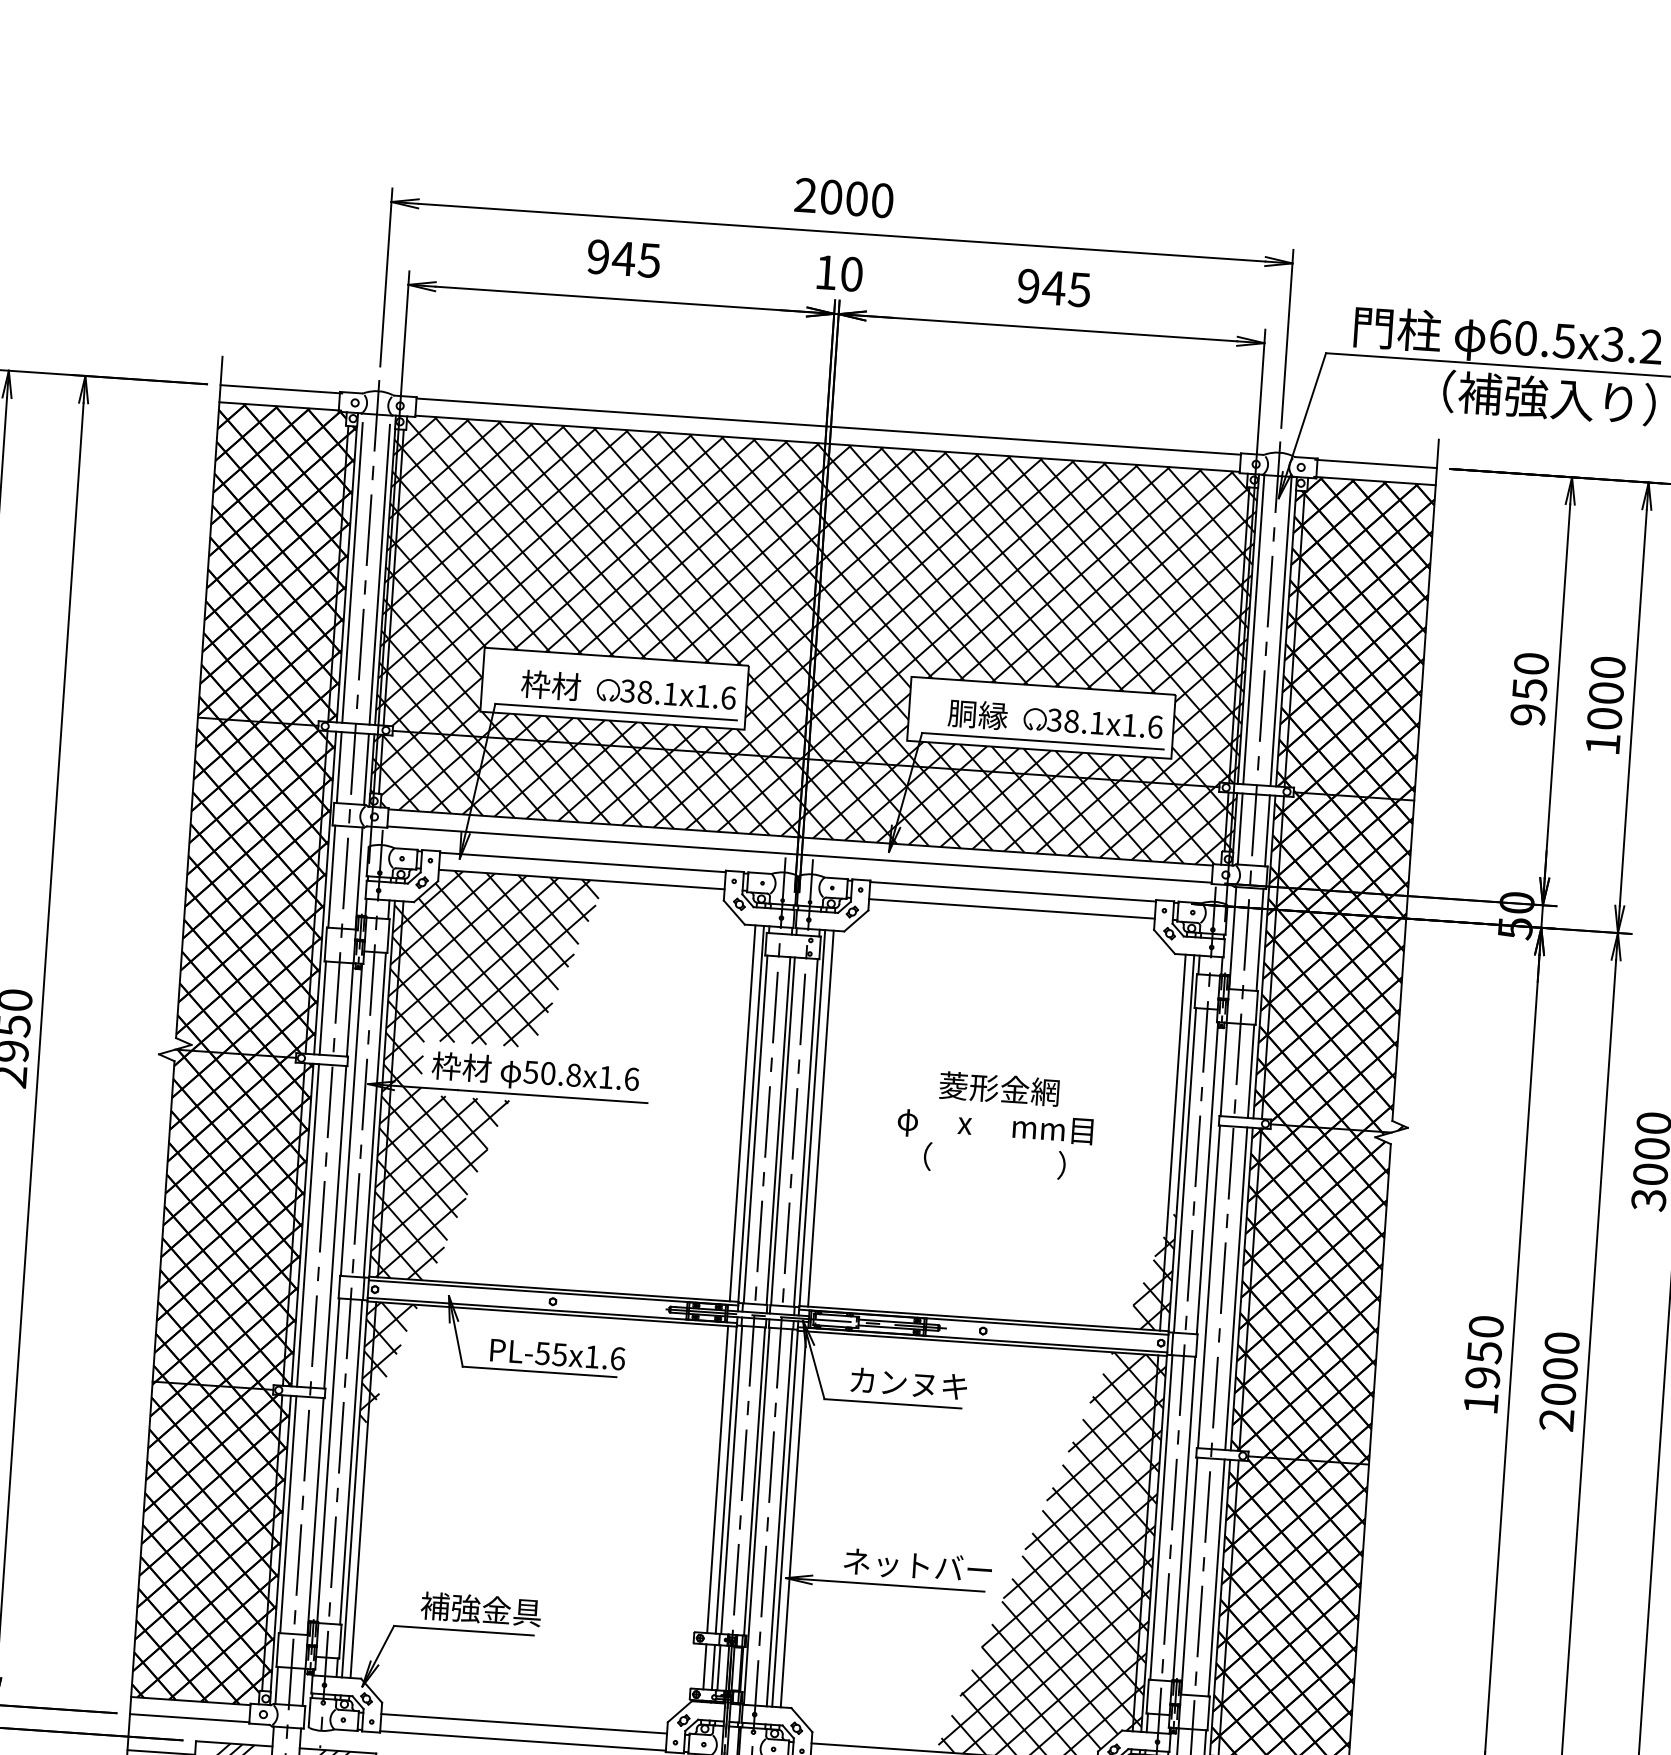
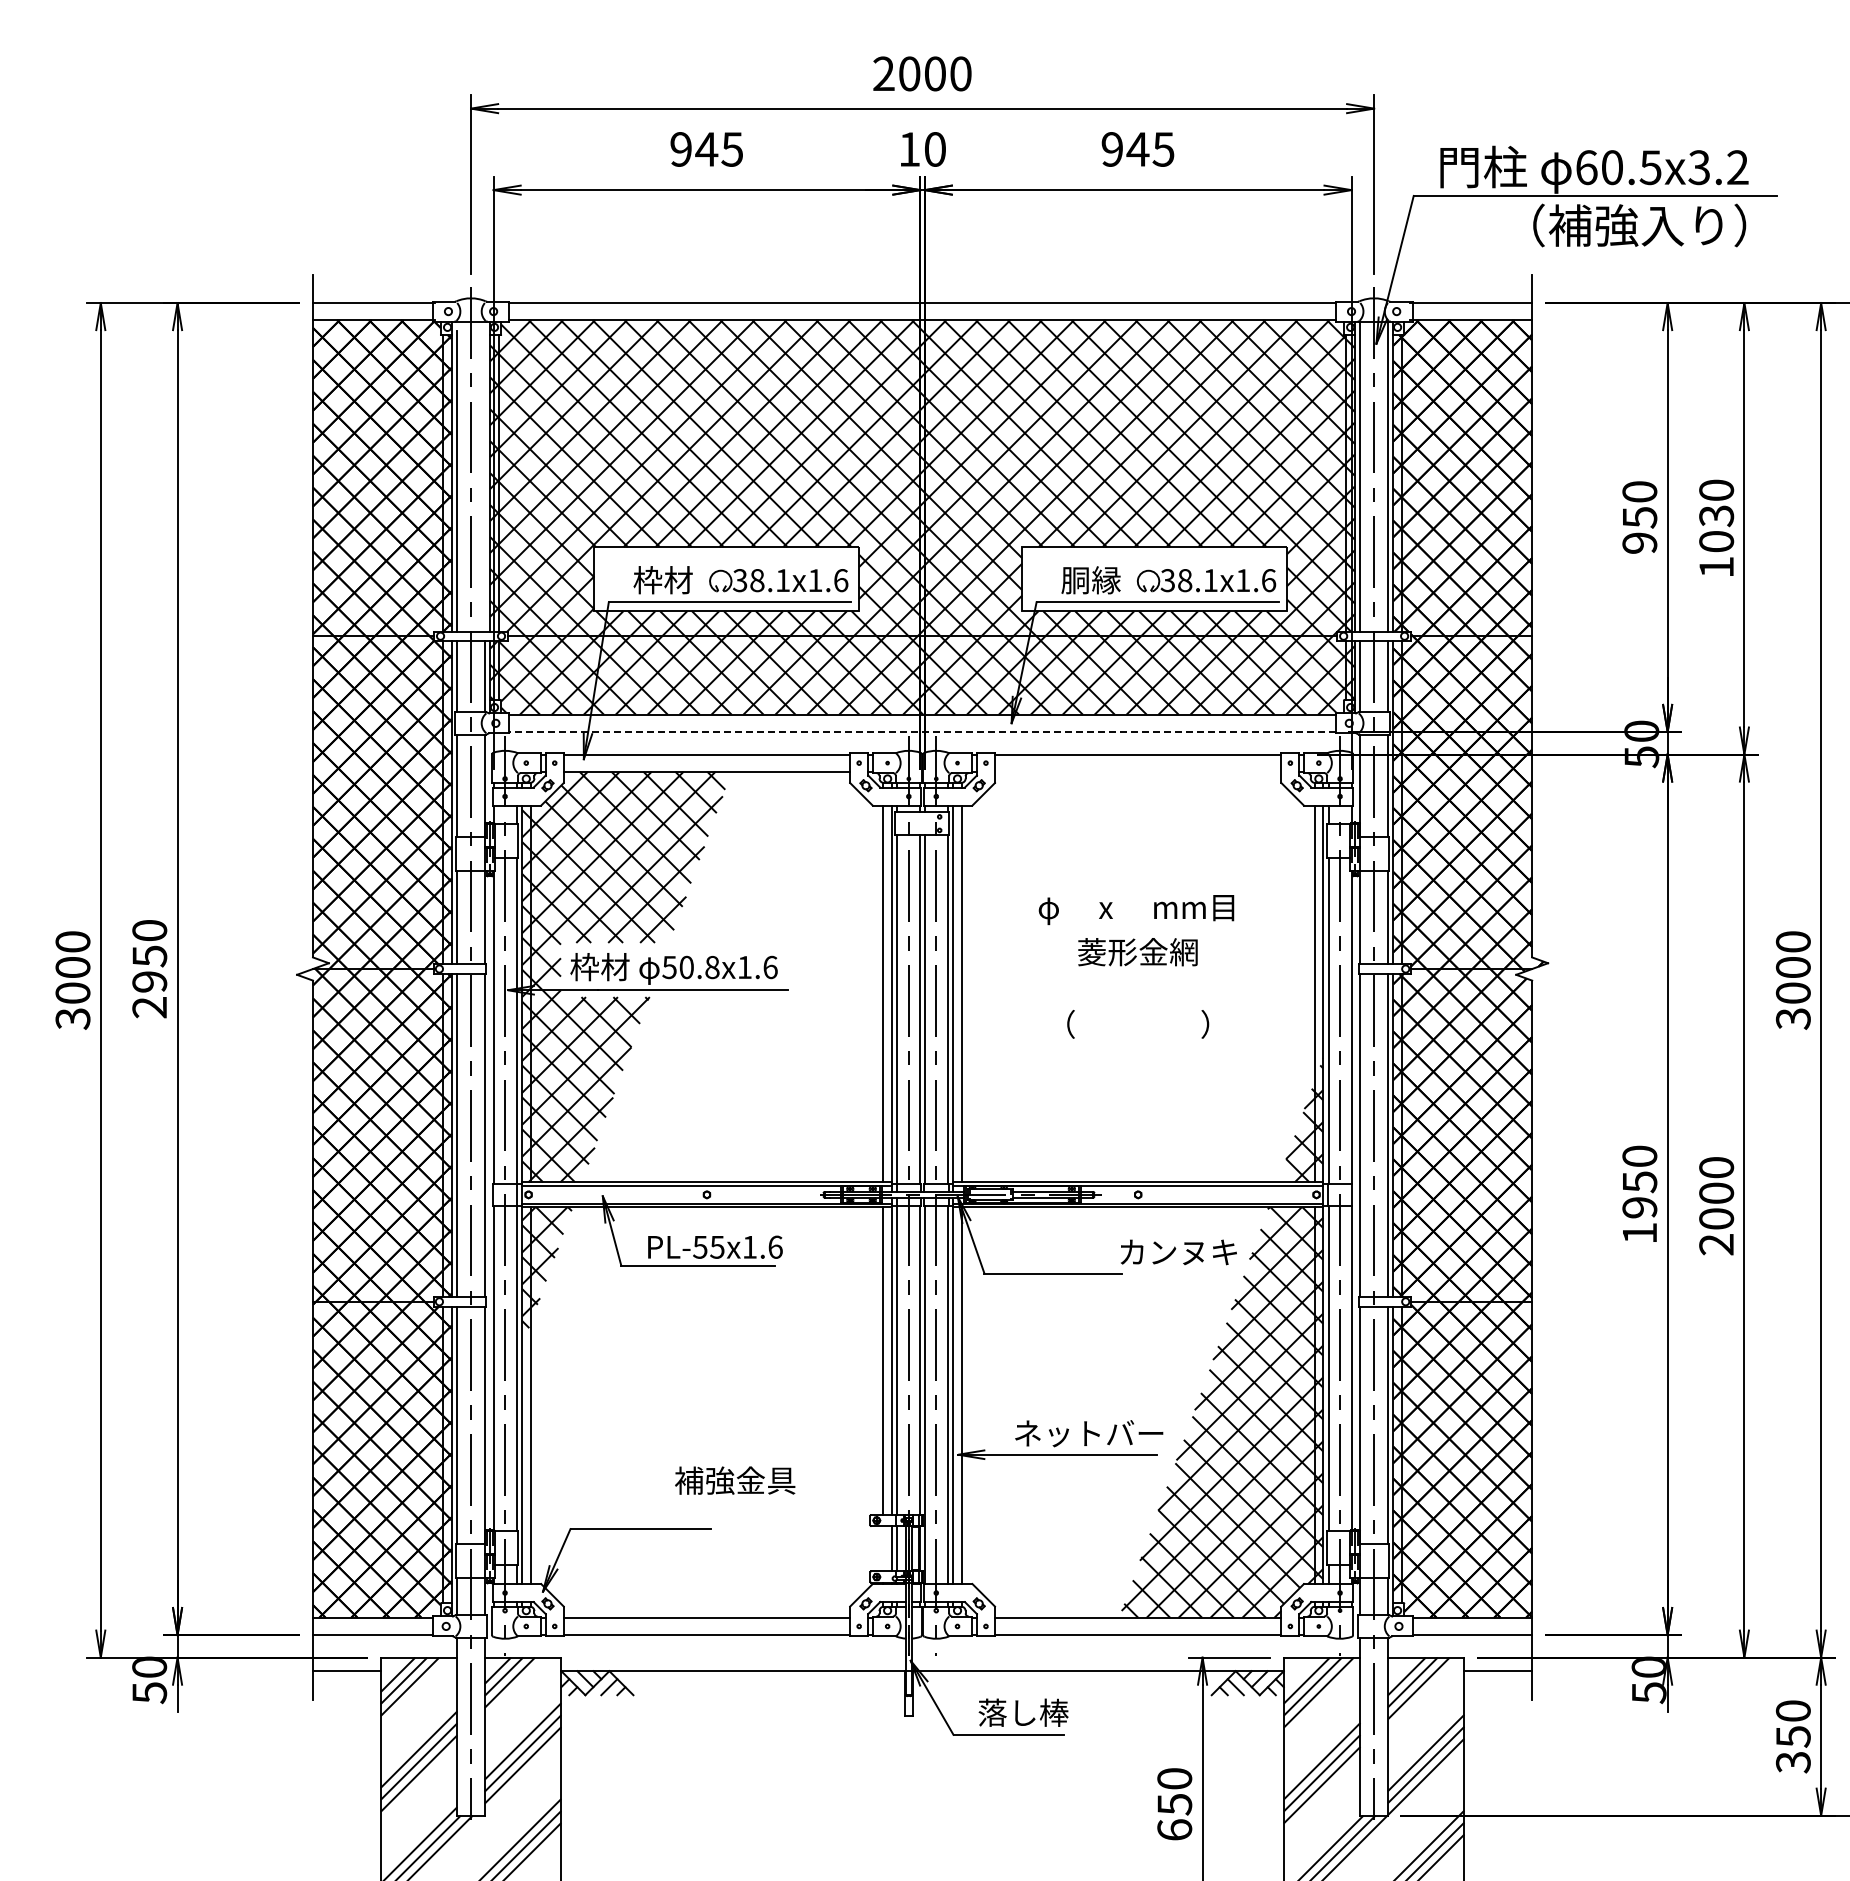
line: (379, 574) -> (484, 481), removed
text: (1606, 693) -> (1716, 516), 1000 -> 1030
line: (799, 854) -> (922, 731), solid -> dashed
line: (1012, 908) -> (1138, 771), removed
text: (995, 1128) -> (1136, 910), moved
text: (908, 1383) -> (1178, 1252), moved
text: (481, 1609) -> (735, 1480), moved
line: (705, 1666) -> (883, 1548), removed

